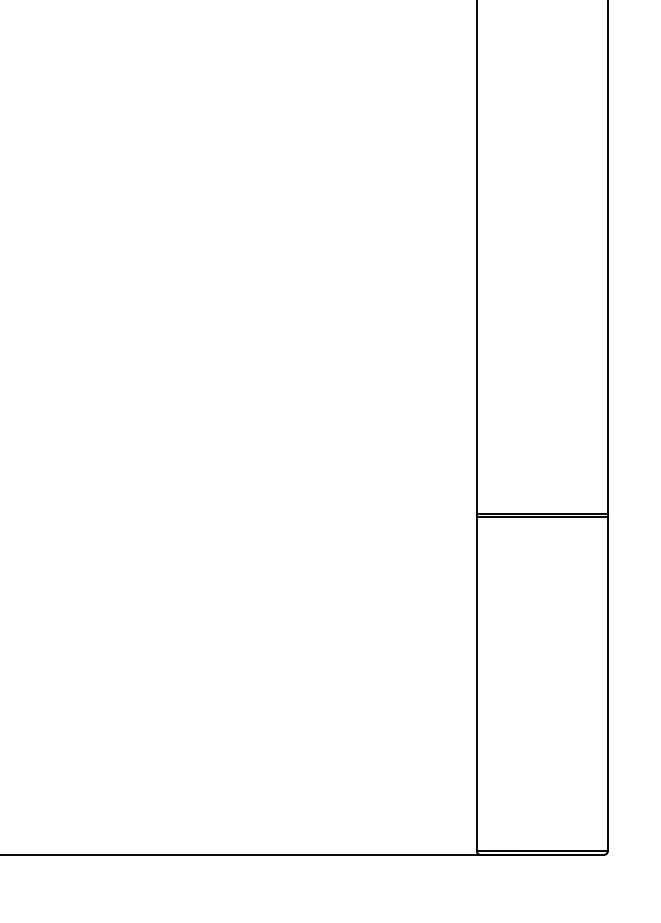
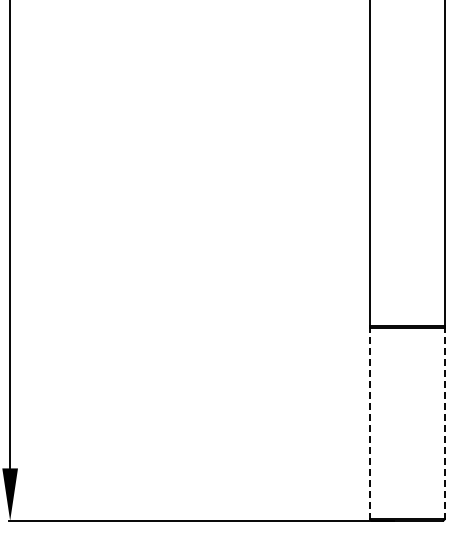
line: (477, 684) -> (370, 423), solid -> dashed
line: (607, 684) -> (444, 423), solid -> dashed

